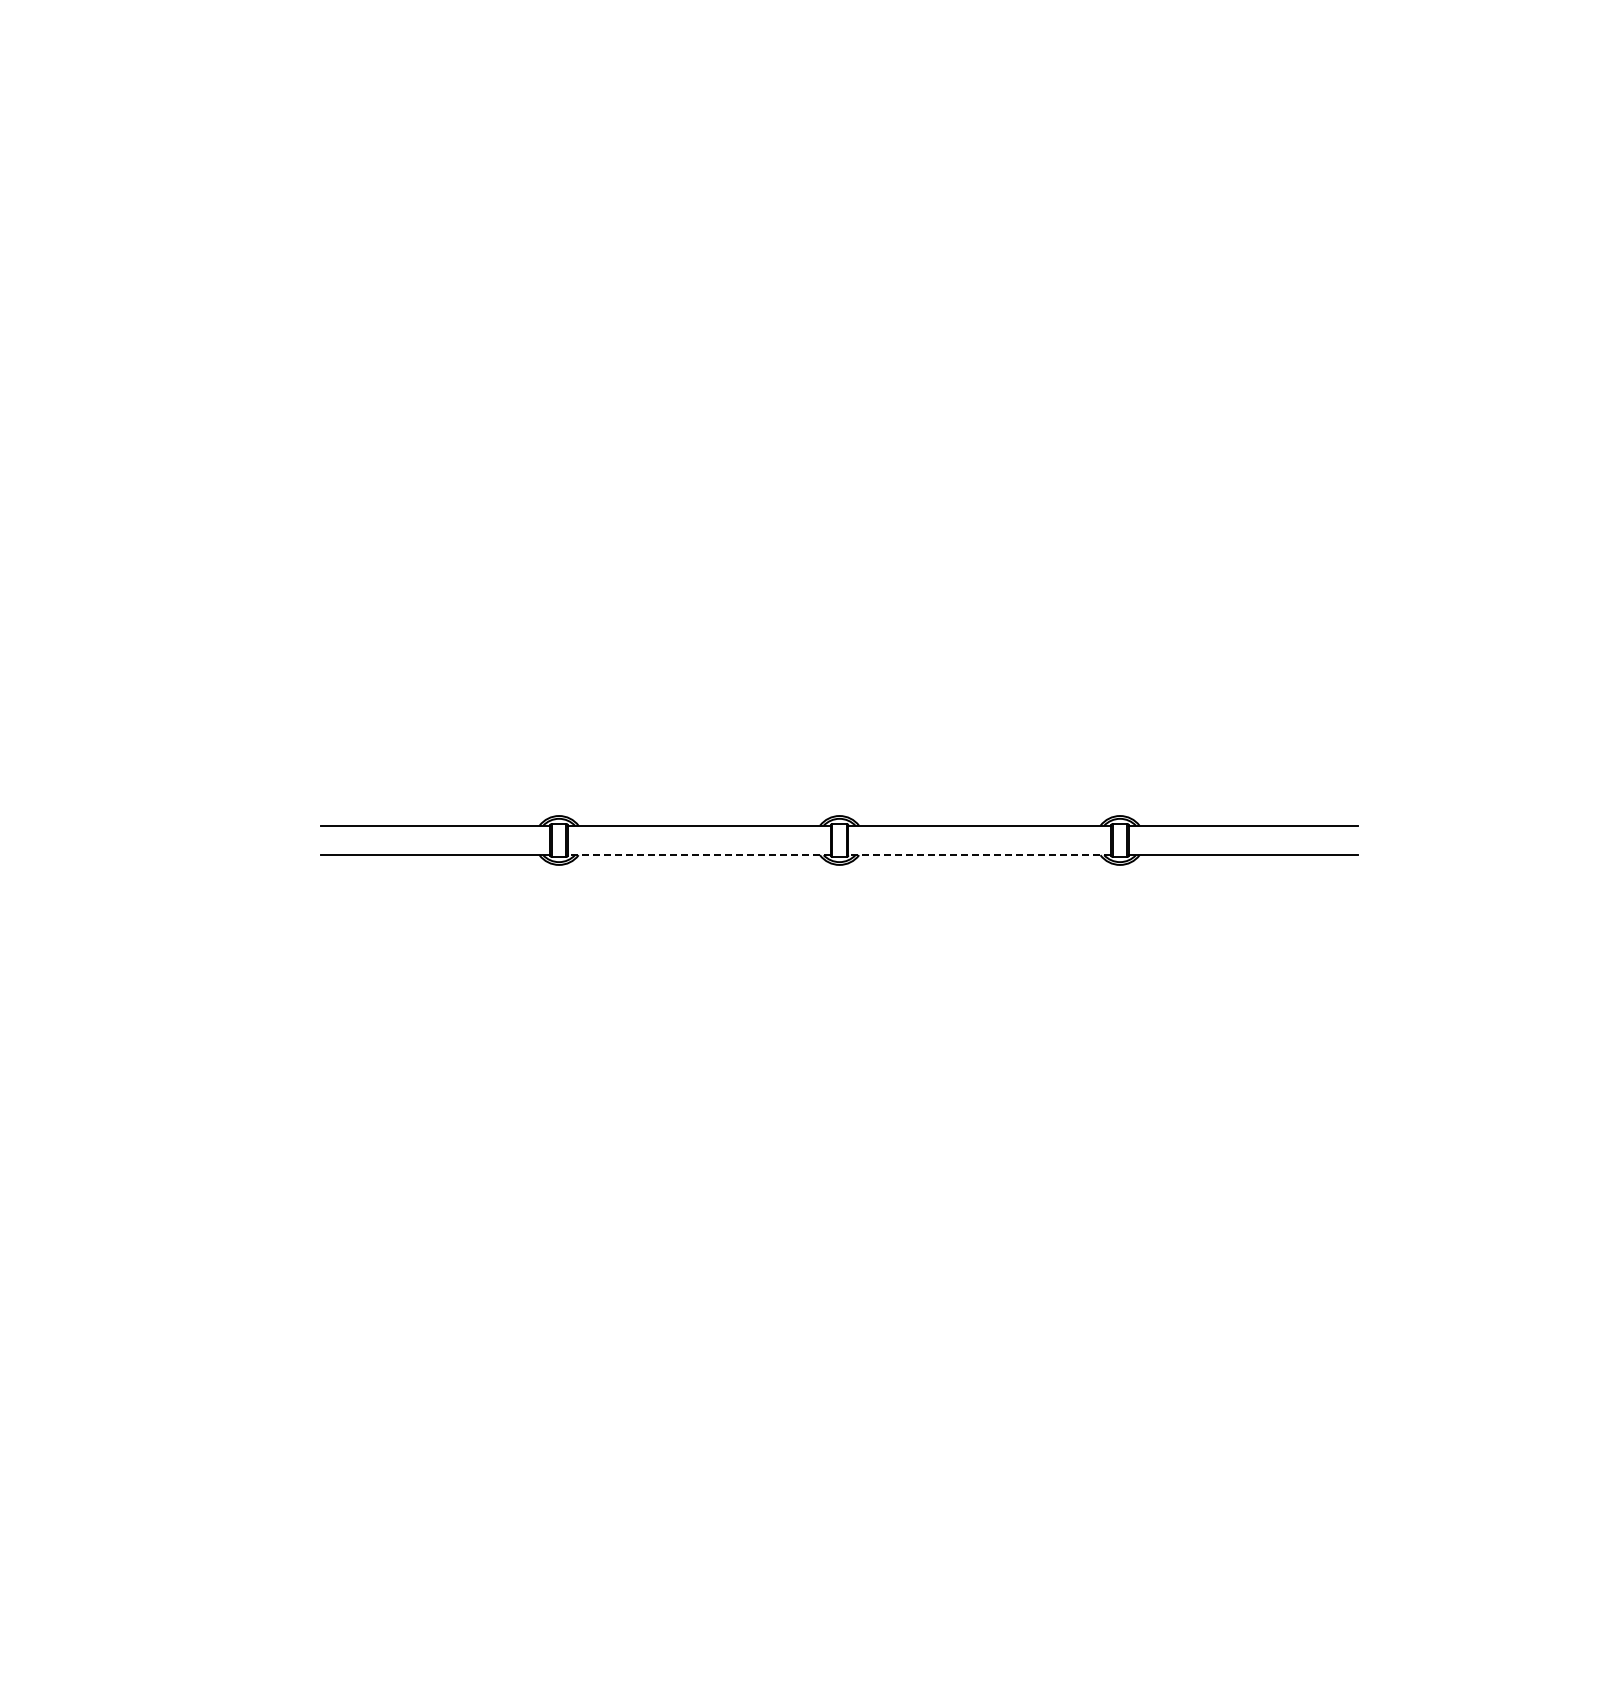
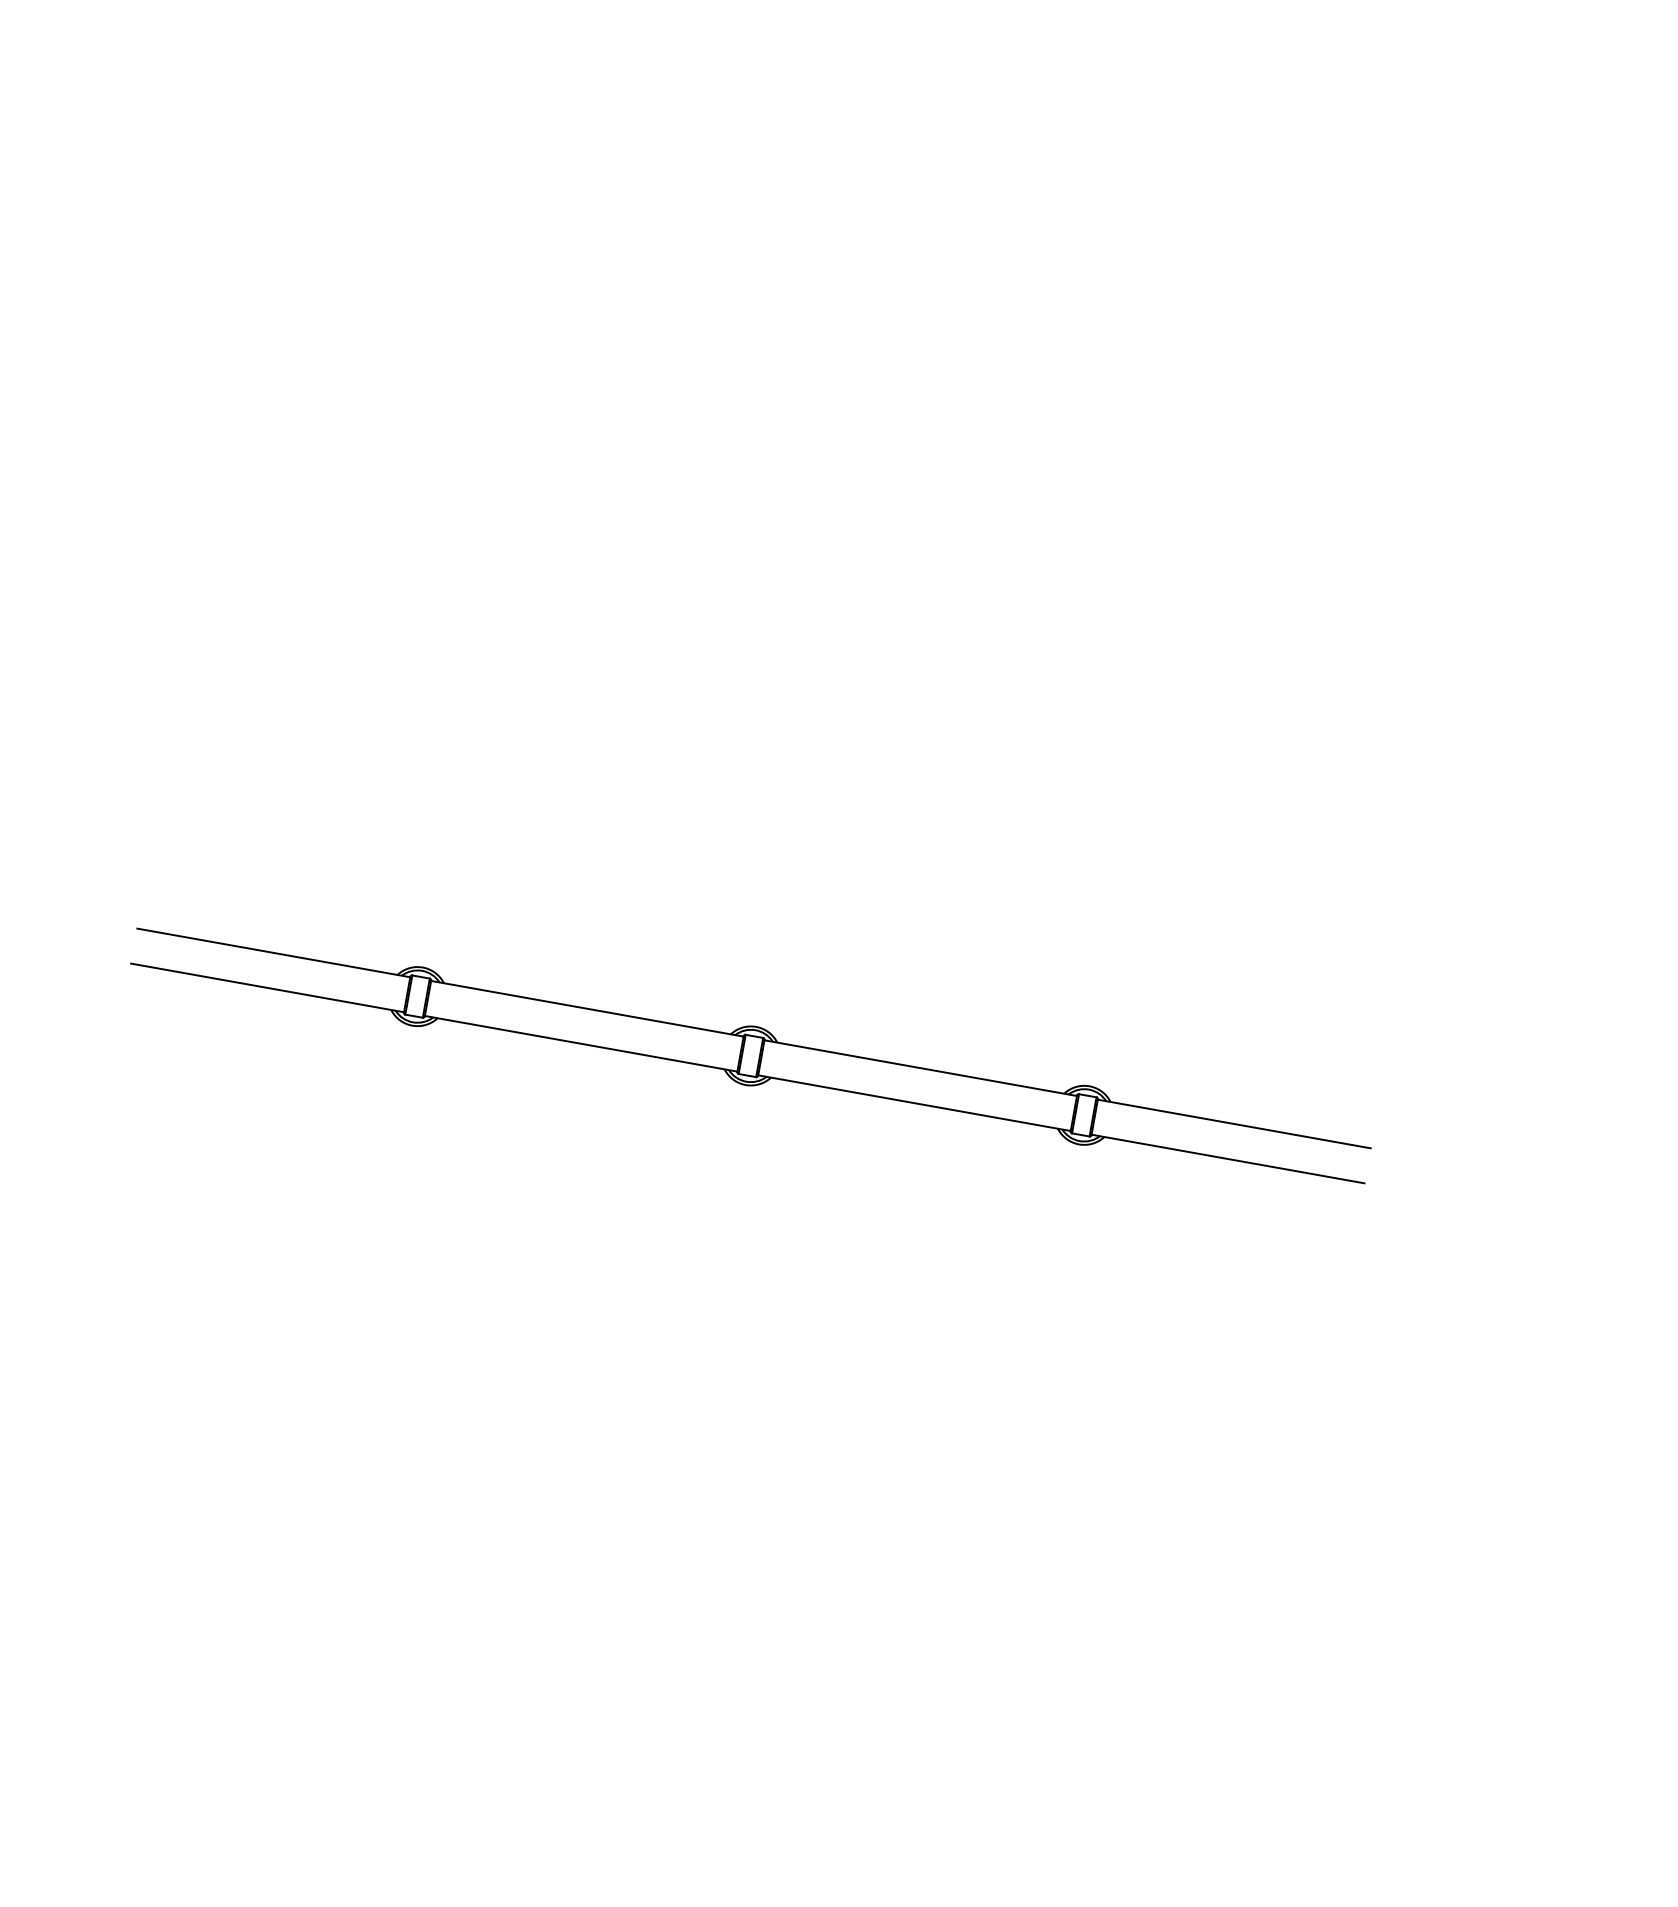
line: (698, 855) -> (580, 1043), dashed -> solid
line: (979, 855) -> (914, 1103), dashed -> solid

